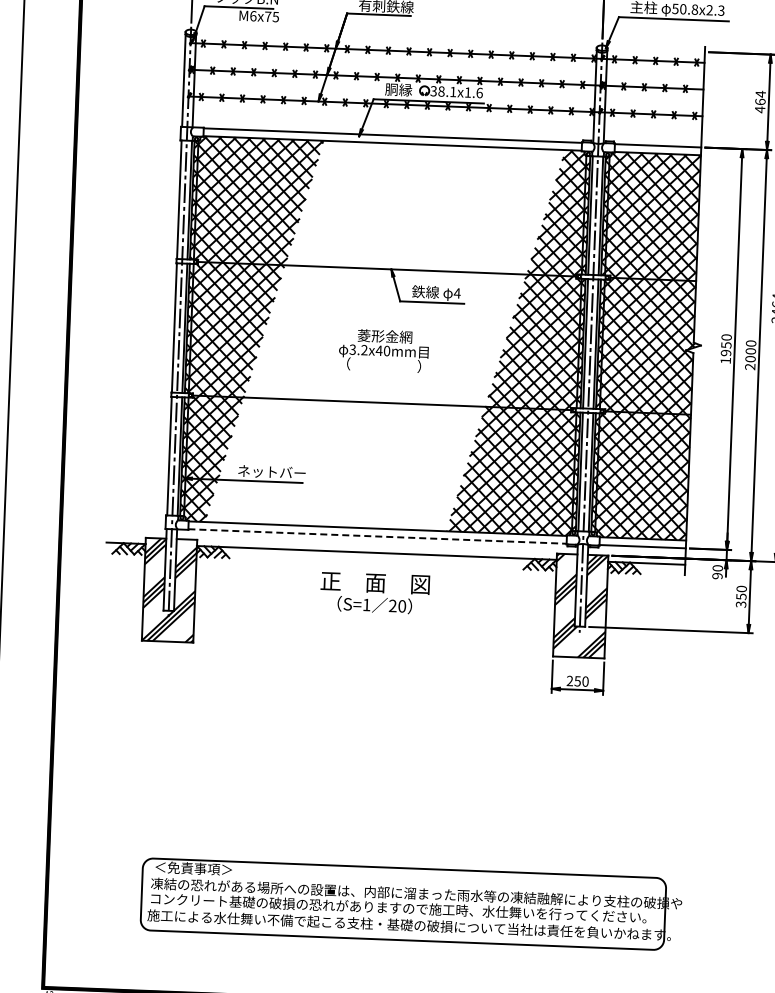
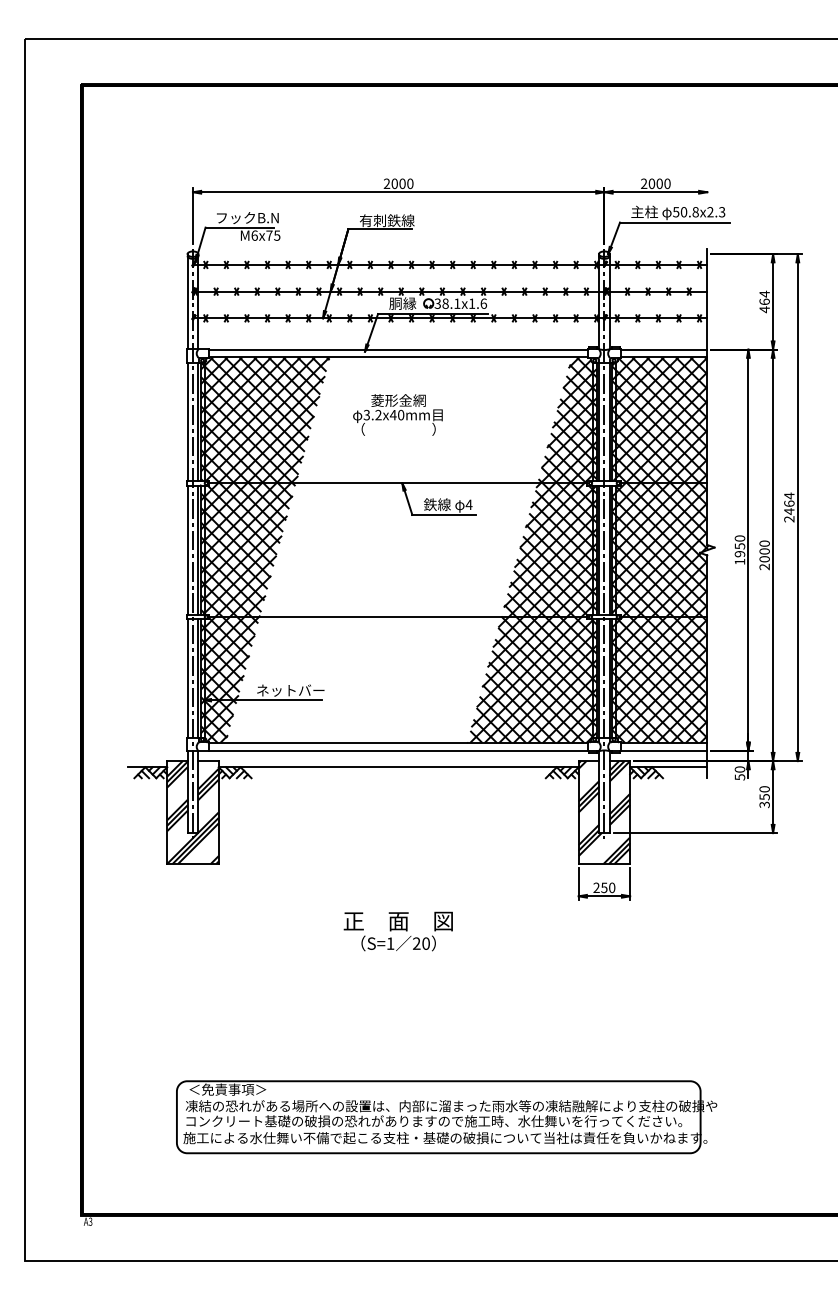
text: (383, 350) -> (397, 414), moved
line: (378, 536) -> (399, 750), dashed -> solid
text: (717, 576) -> (739, 777), 90 -> 50
text: (374, 593) -> (397, 931), moved

